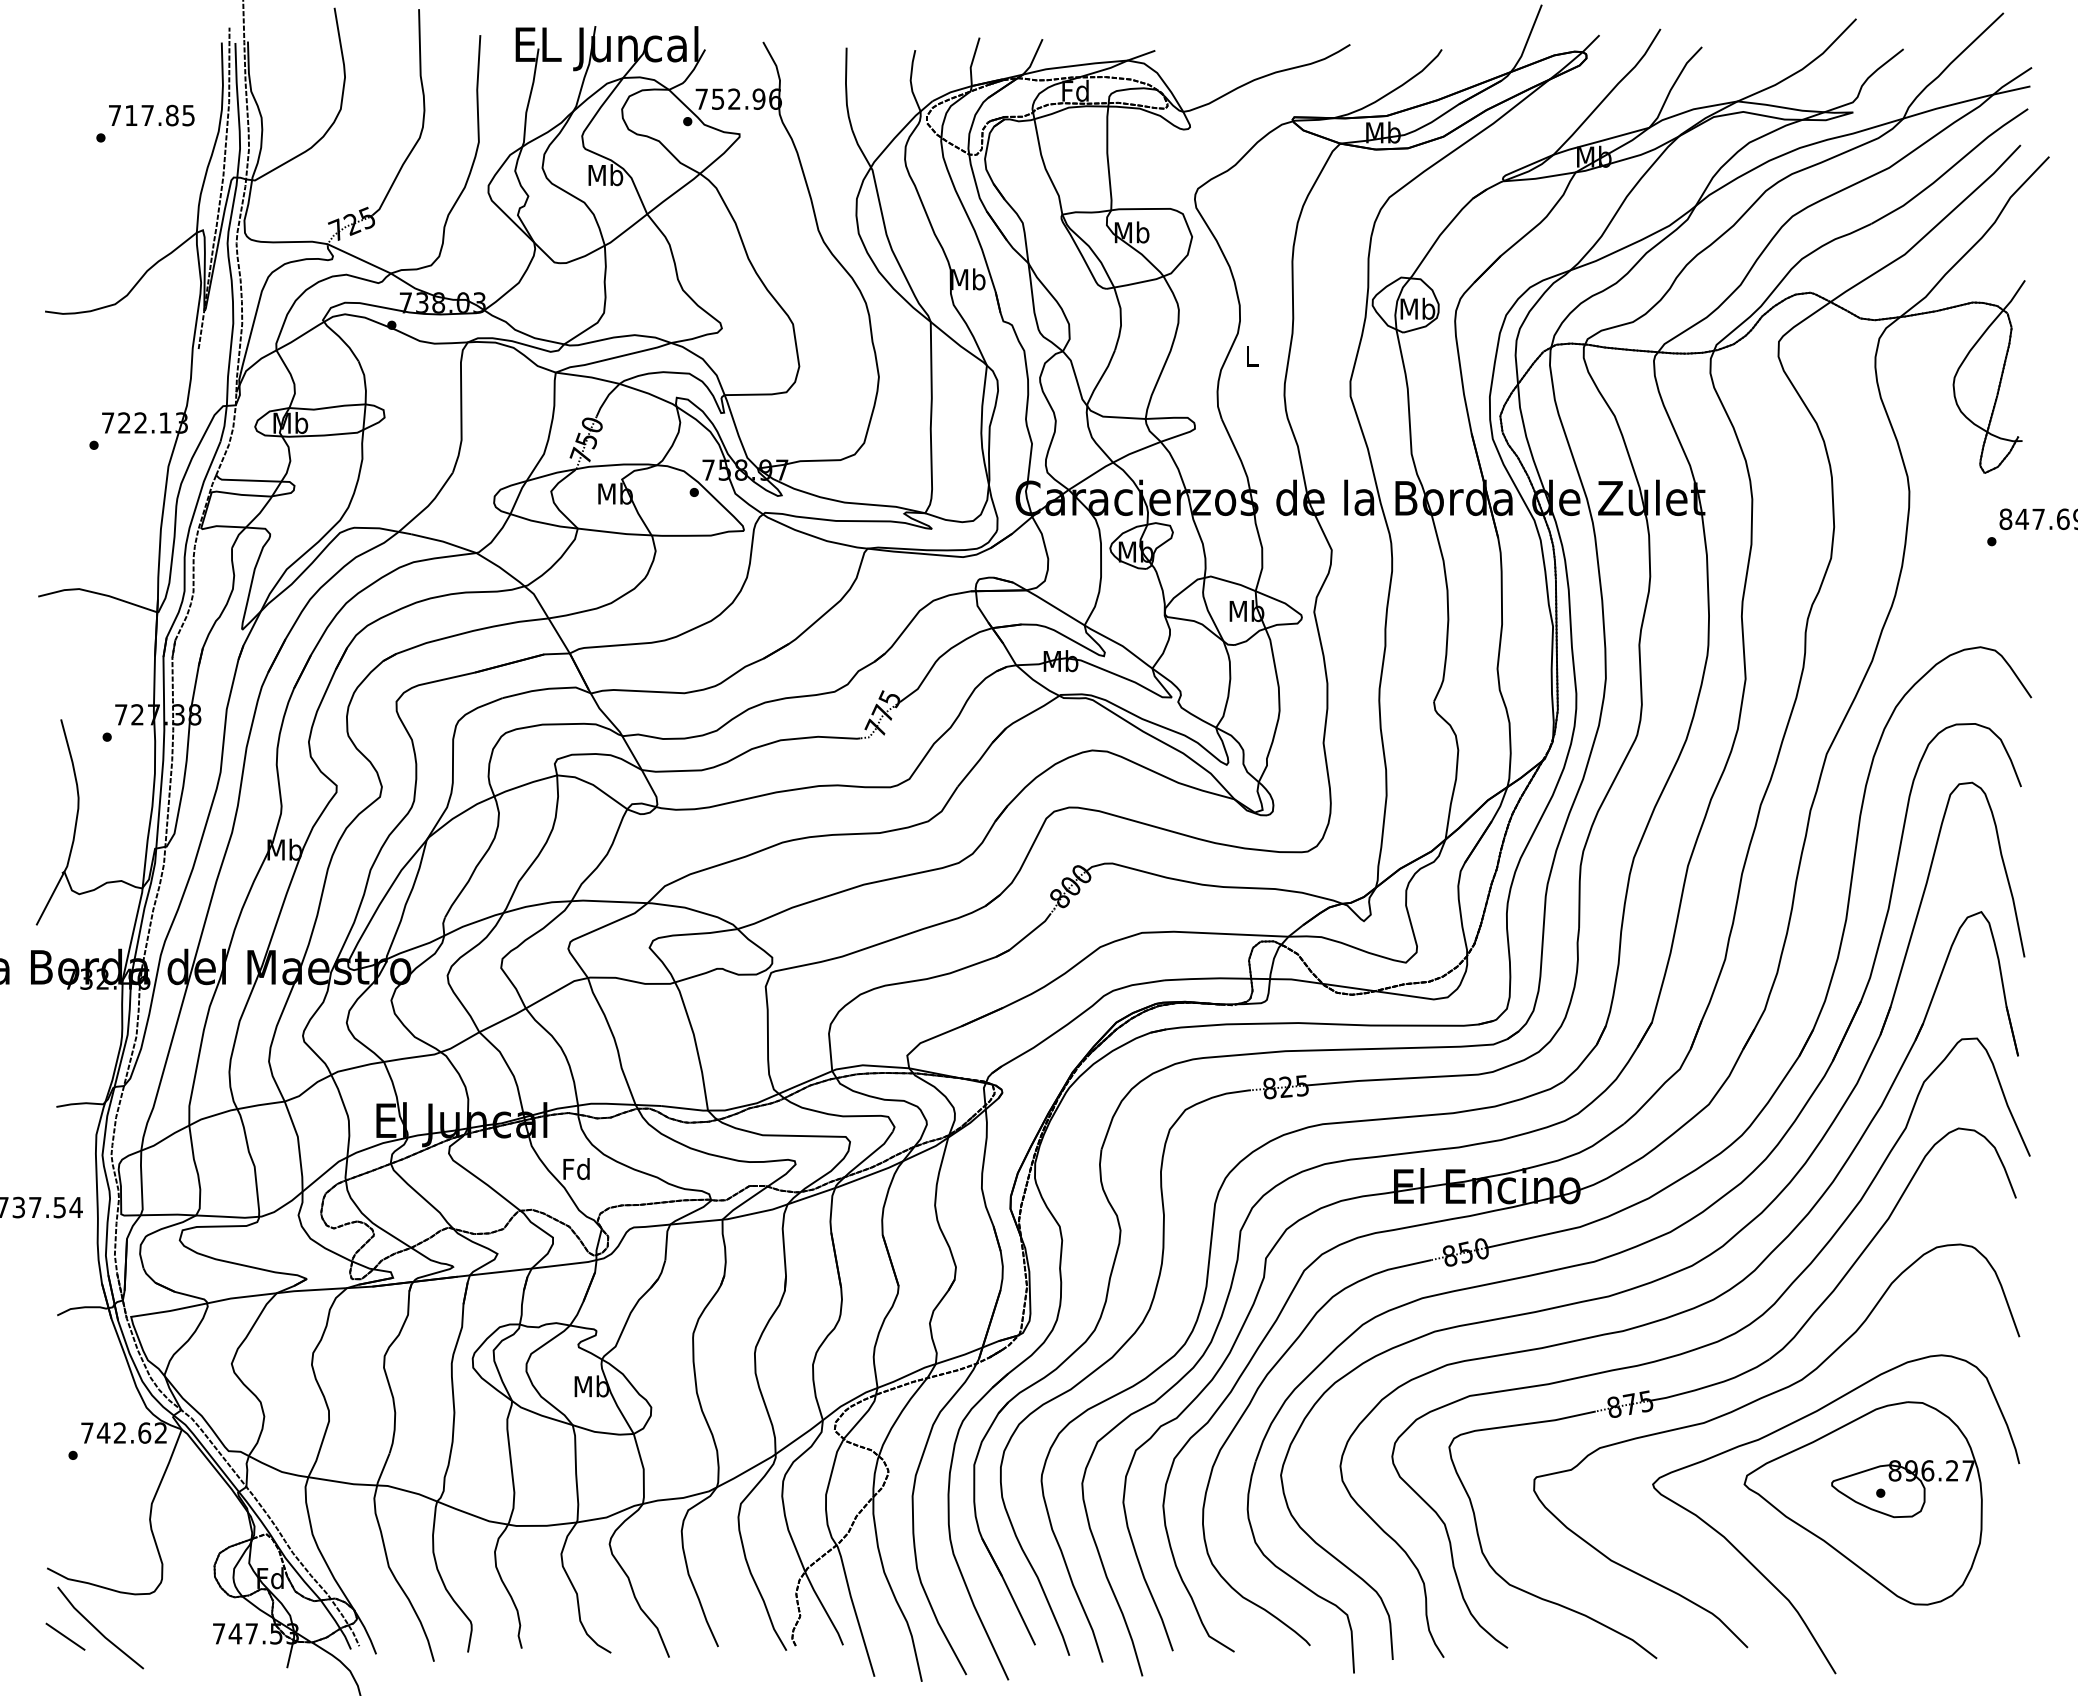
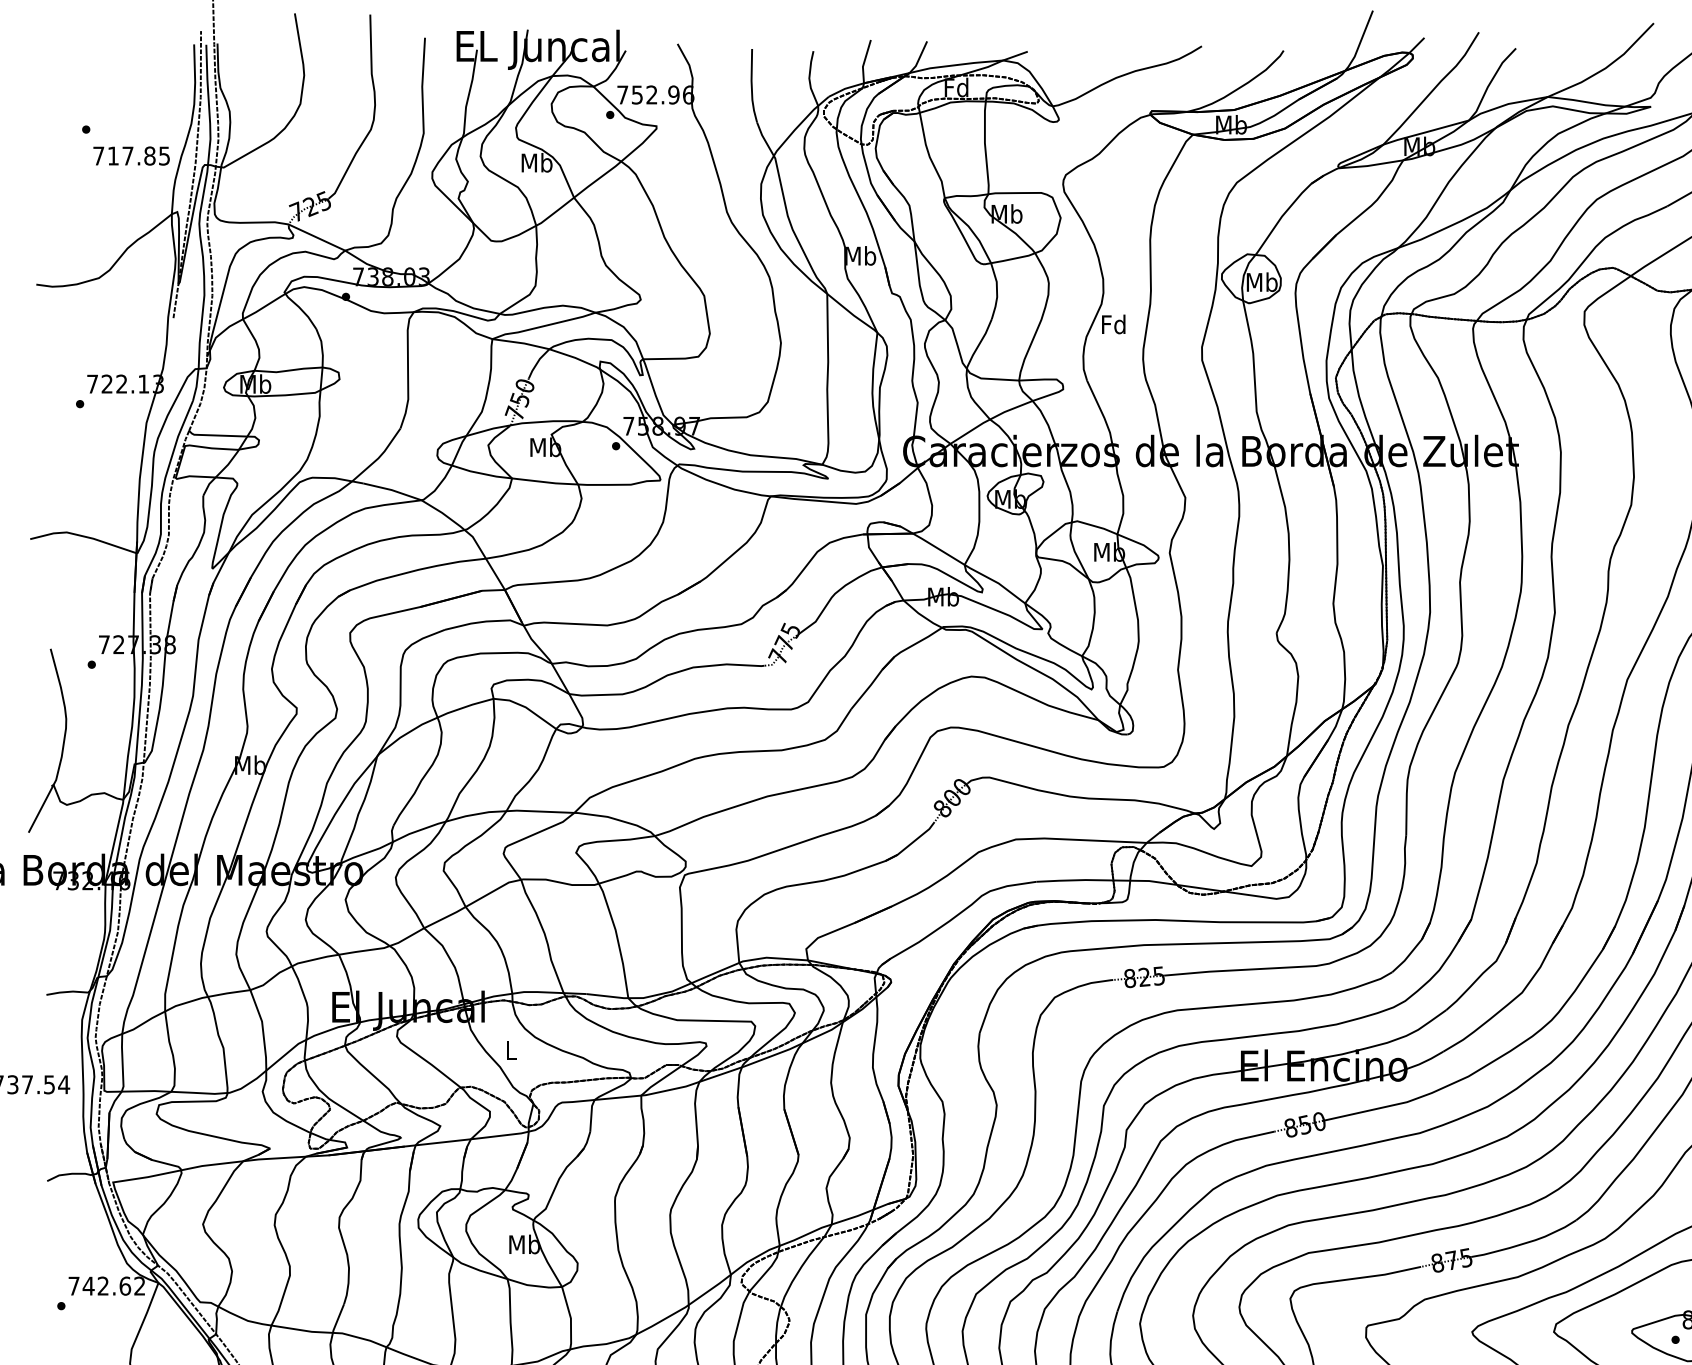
text: (151, 115) -> (131, 155), moved
text: (1251, 356) -> (1113, 324), L -> Fd
text: (576, 1169) -> (510, 1050), Fd -> L

